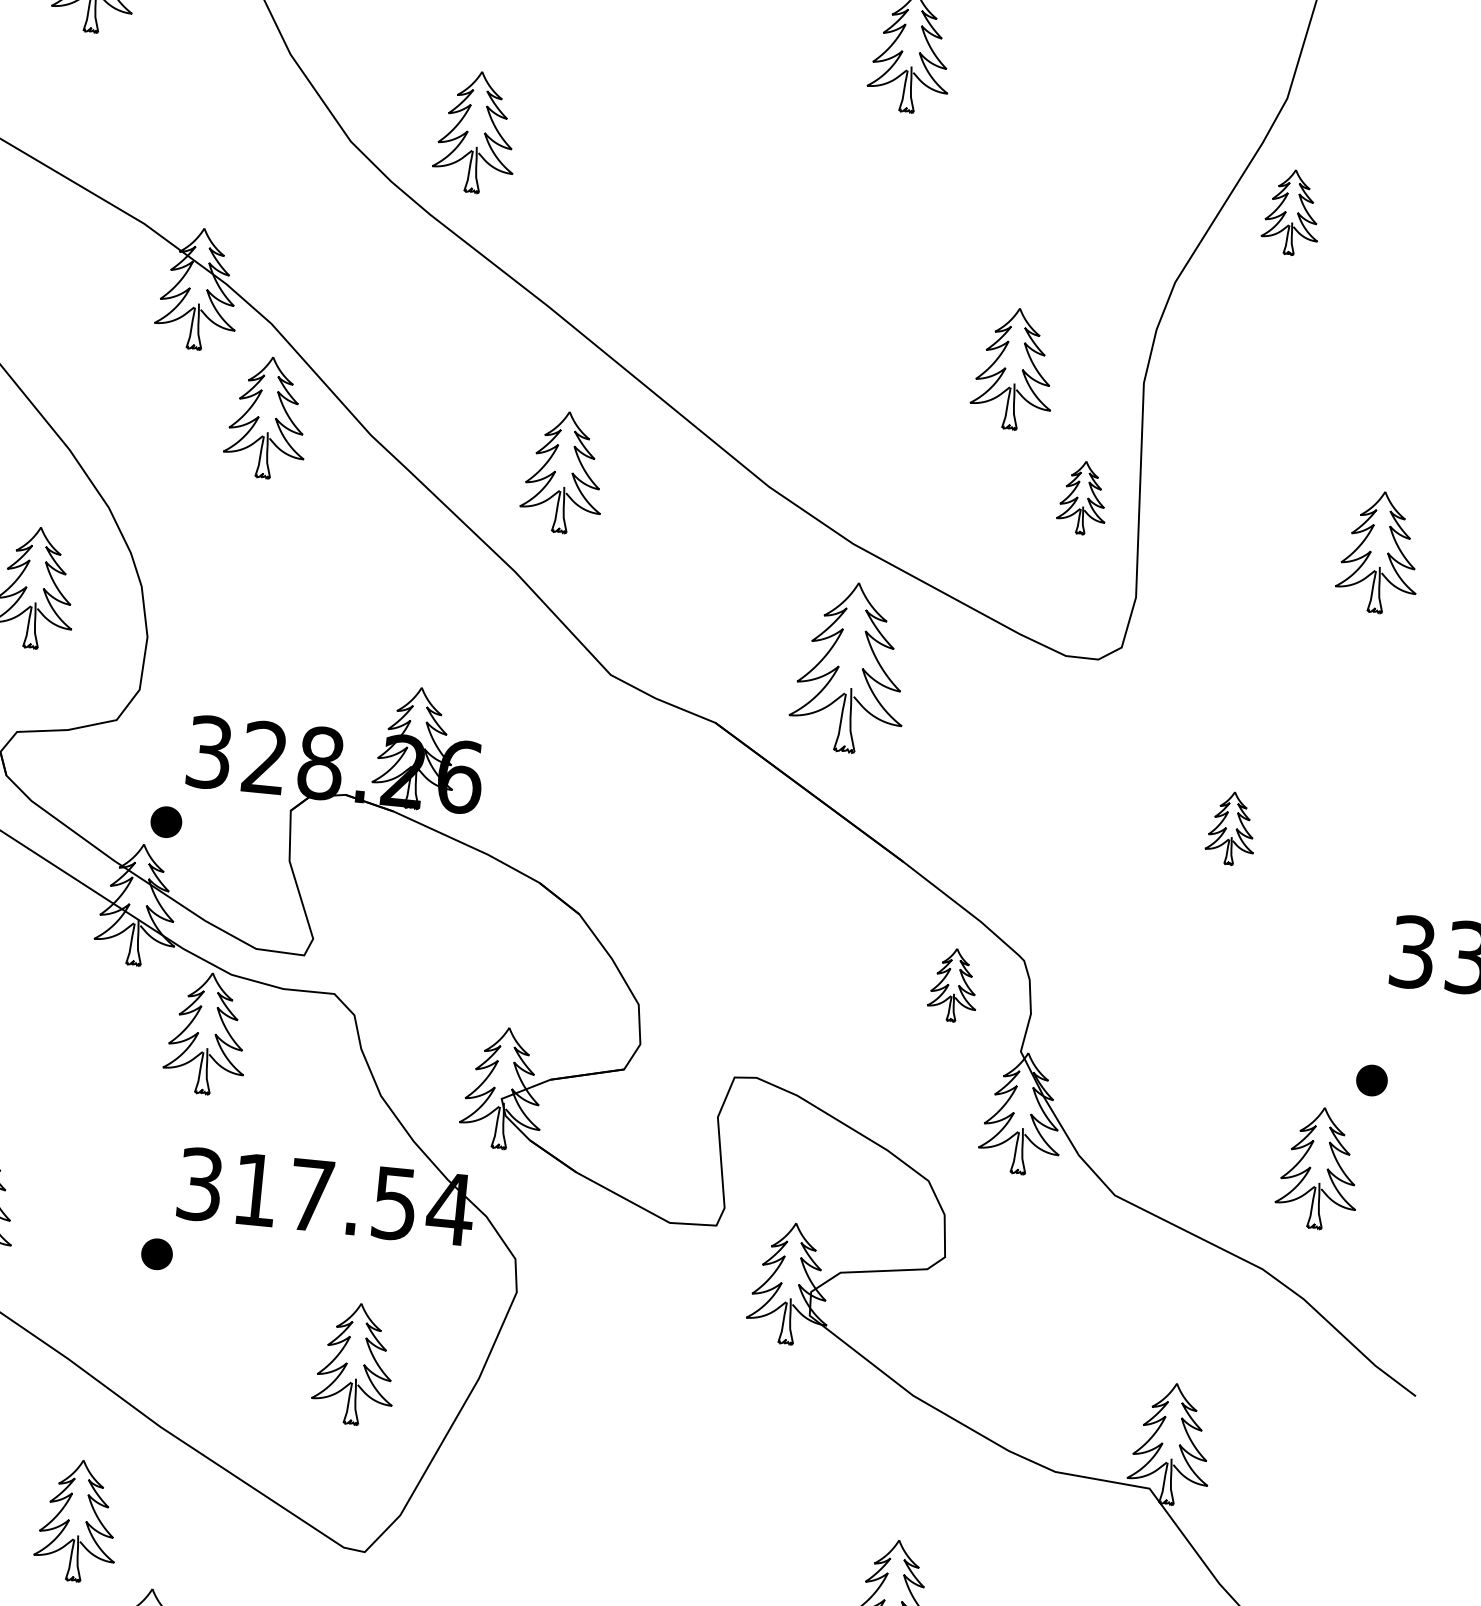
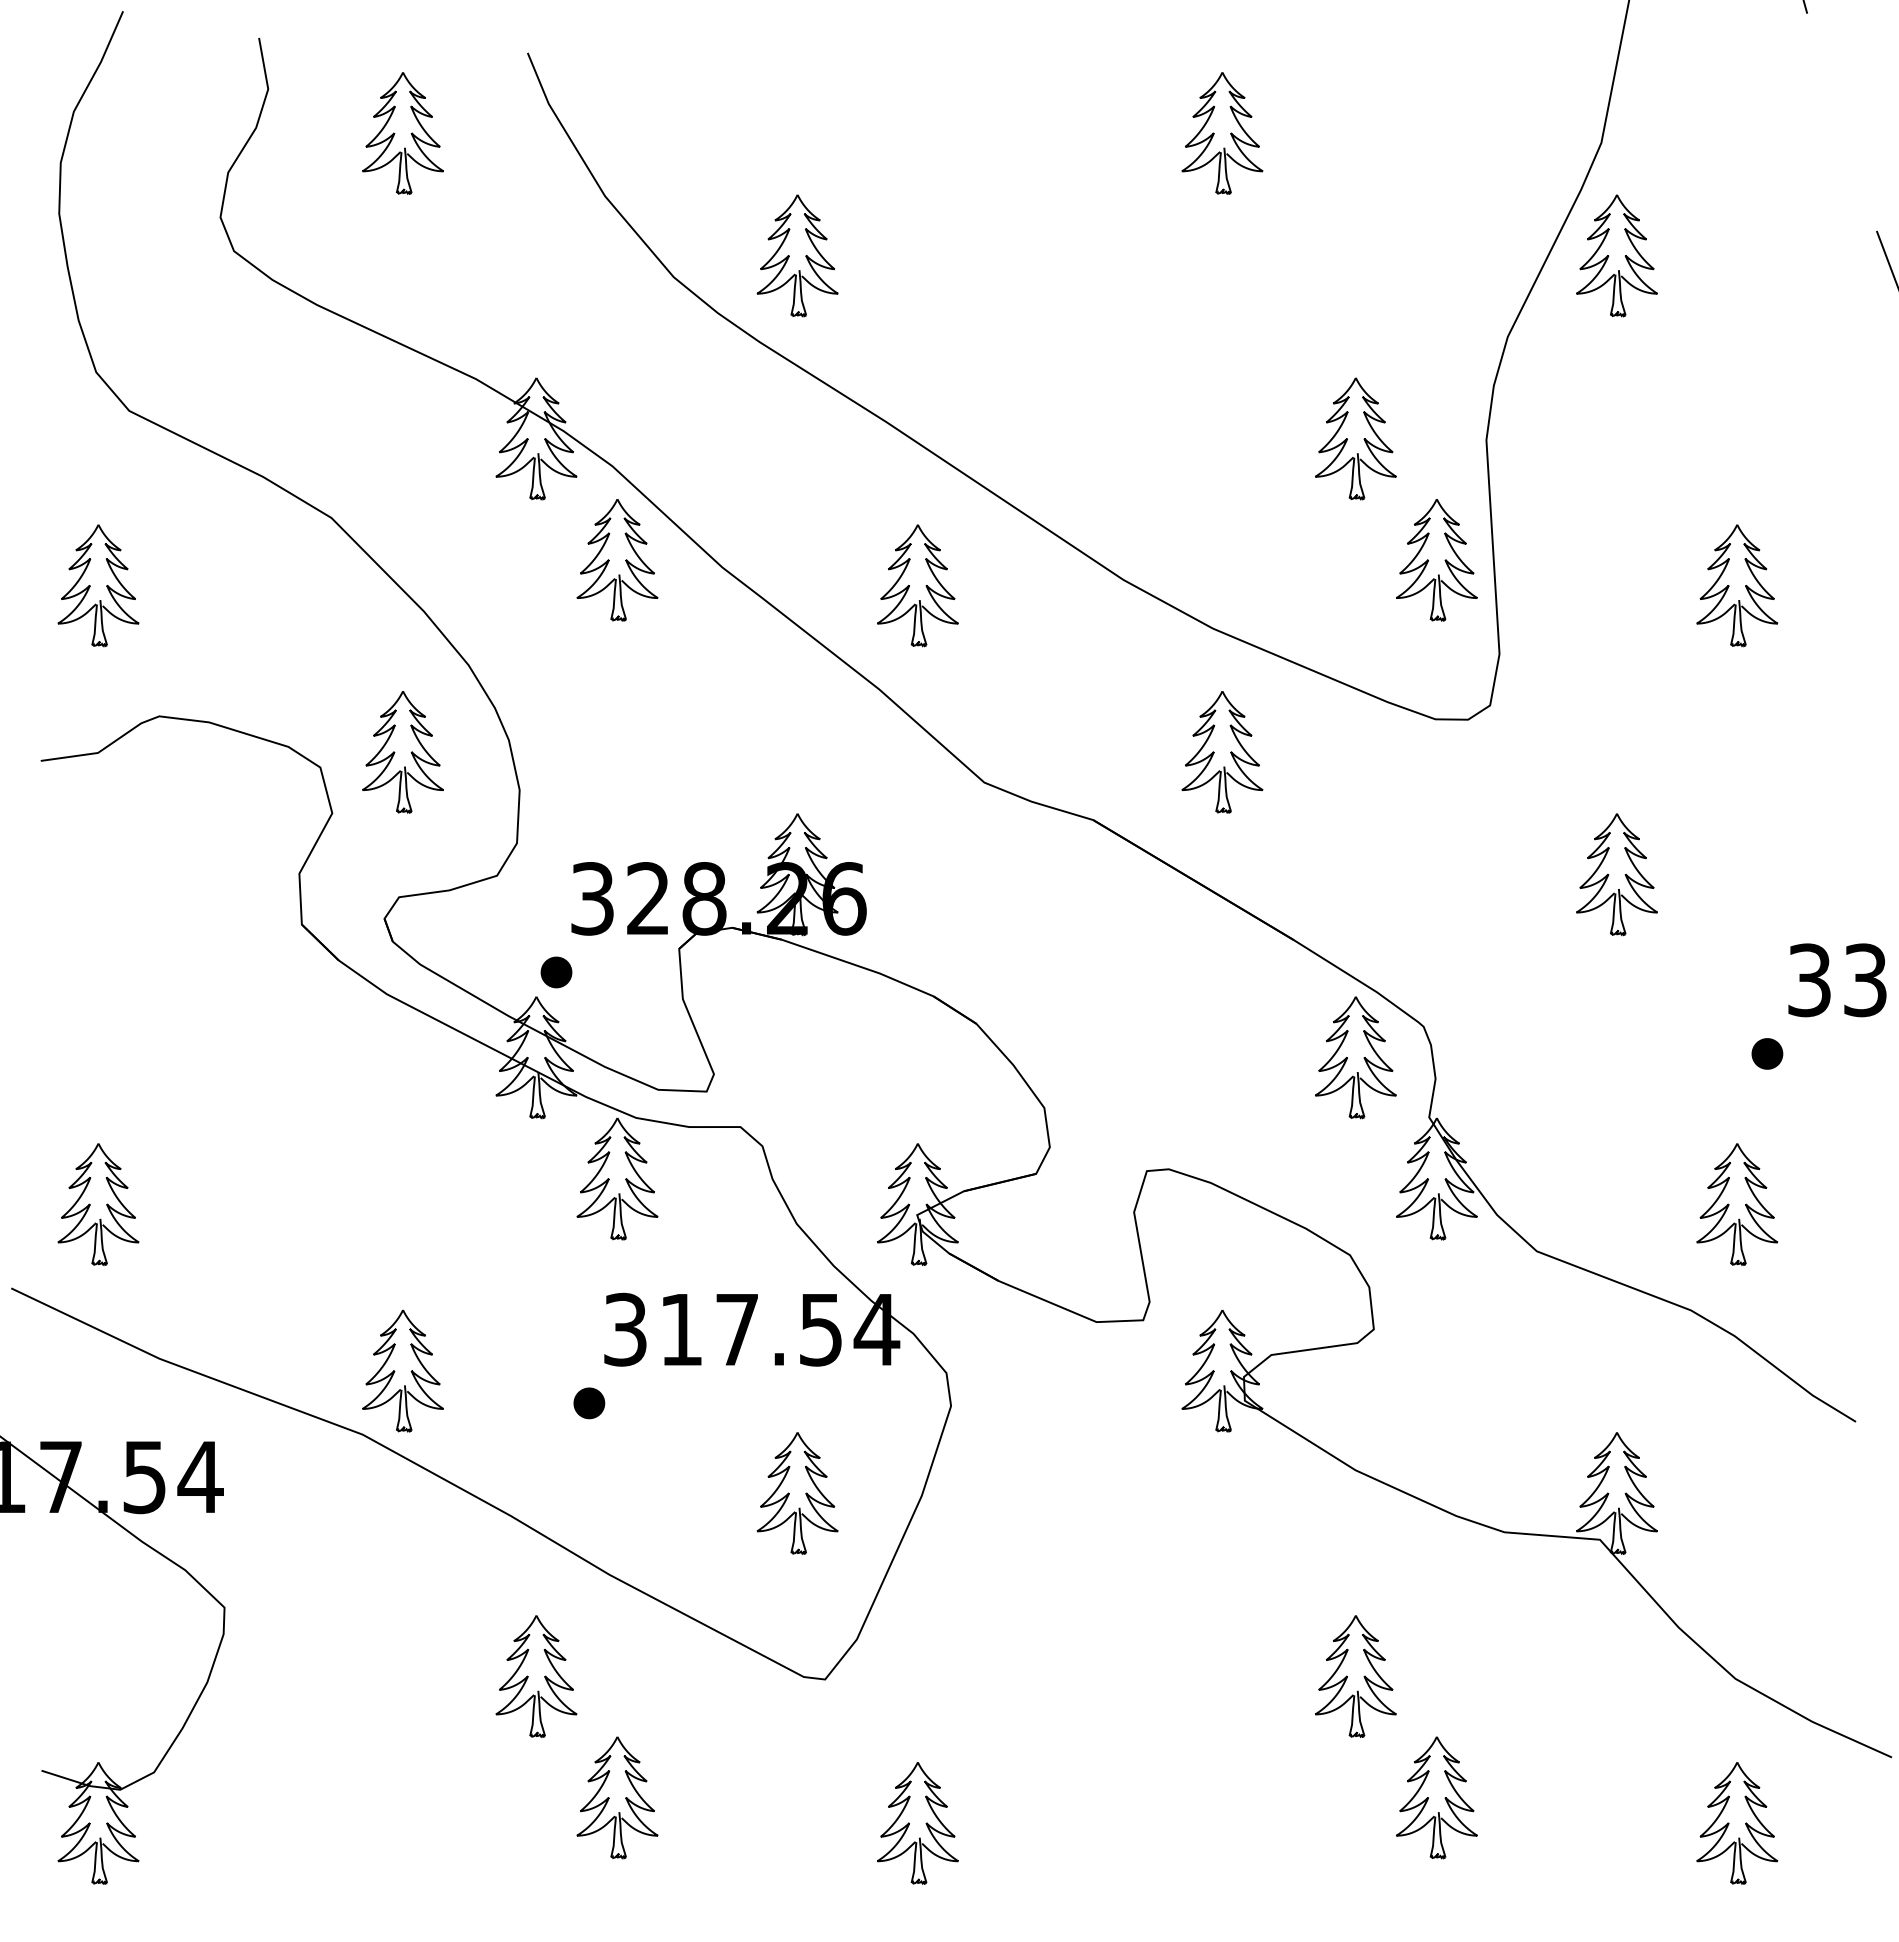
part: (1291, 212) -> (1616, 255), size x1.43
part: (1082, 498) -> (1436, 560), size x1.67
part: (850, 668) -> (1222, 752), size x0.71
part: (1230, 828) -> (1616, 874), size x1.67
part: (953, 984) -> (1355, 1057), size x1.67
part: (1372, 1080) -> (1767, 1053), moved

